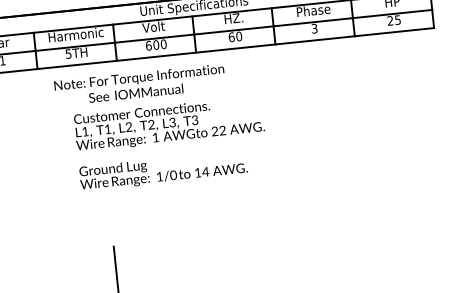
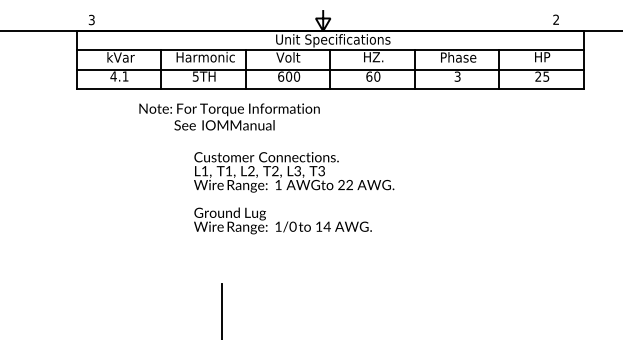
text: (139, 84) -> (229, 116), moved
text: (171, 143) -> (294, 193), moved

